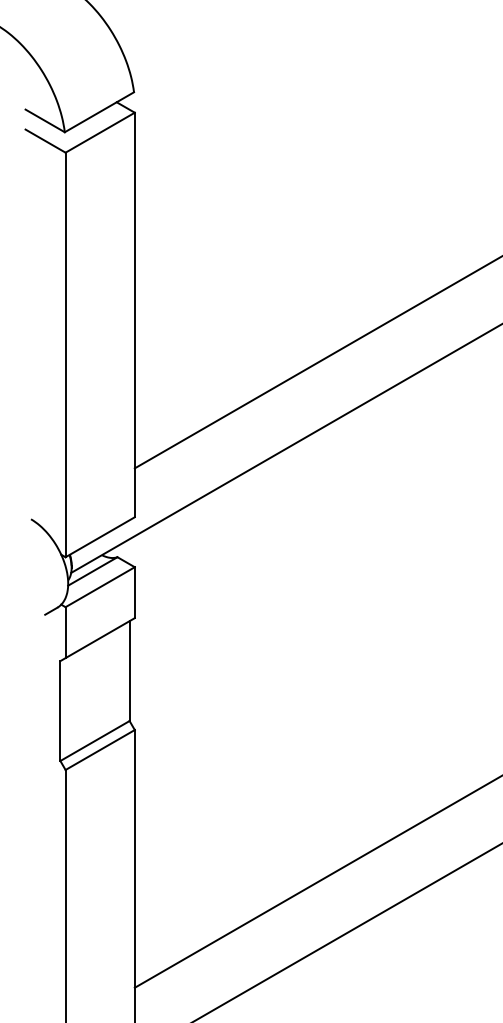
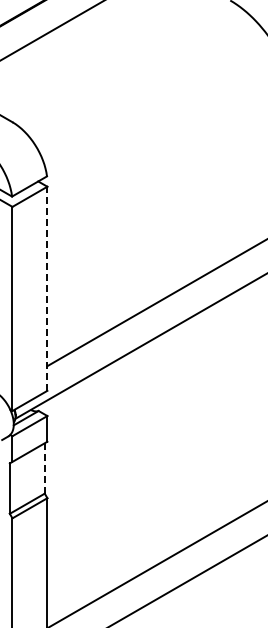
line: (134, 314) -> (47, 288), solid -> dashed
line: (129, 669) -> (44, 467), solid -> dashed

